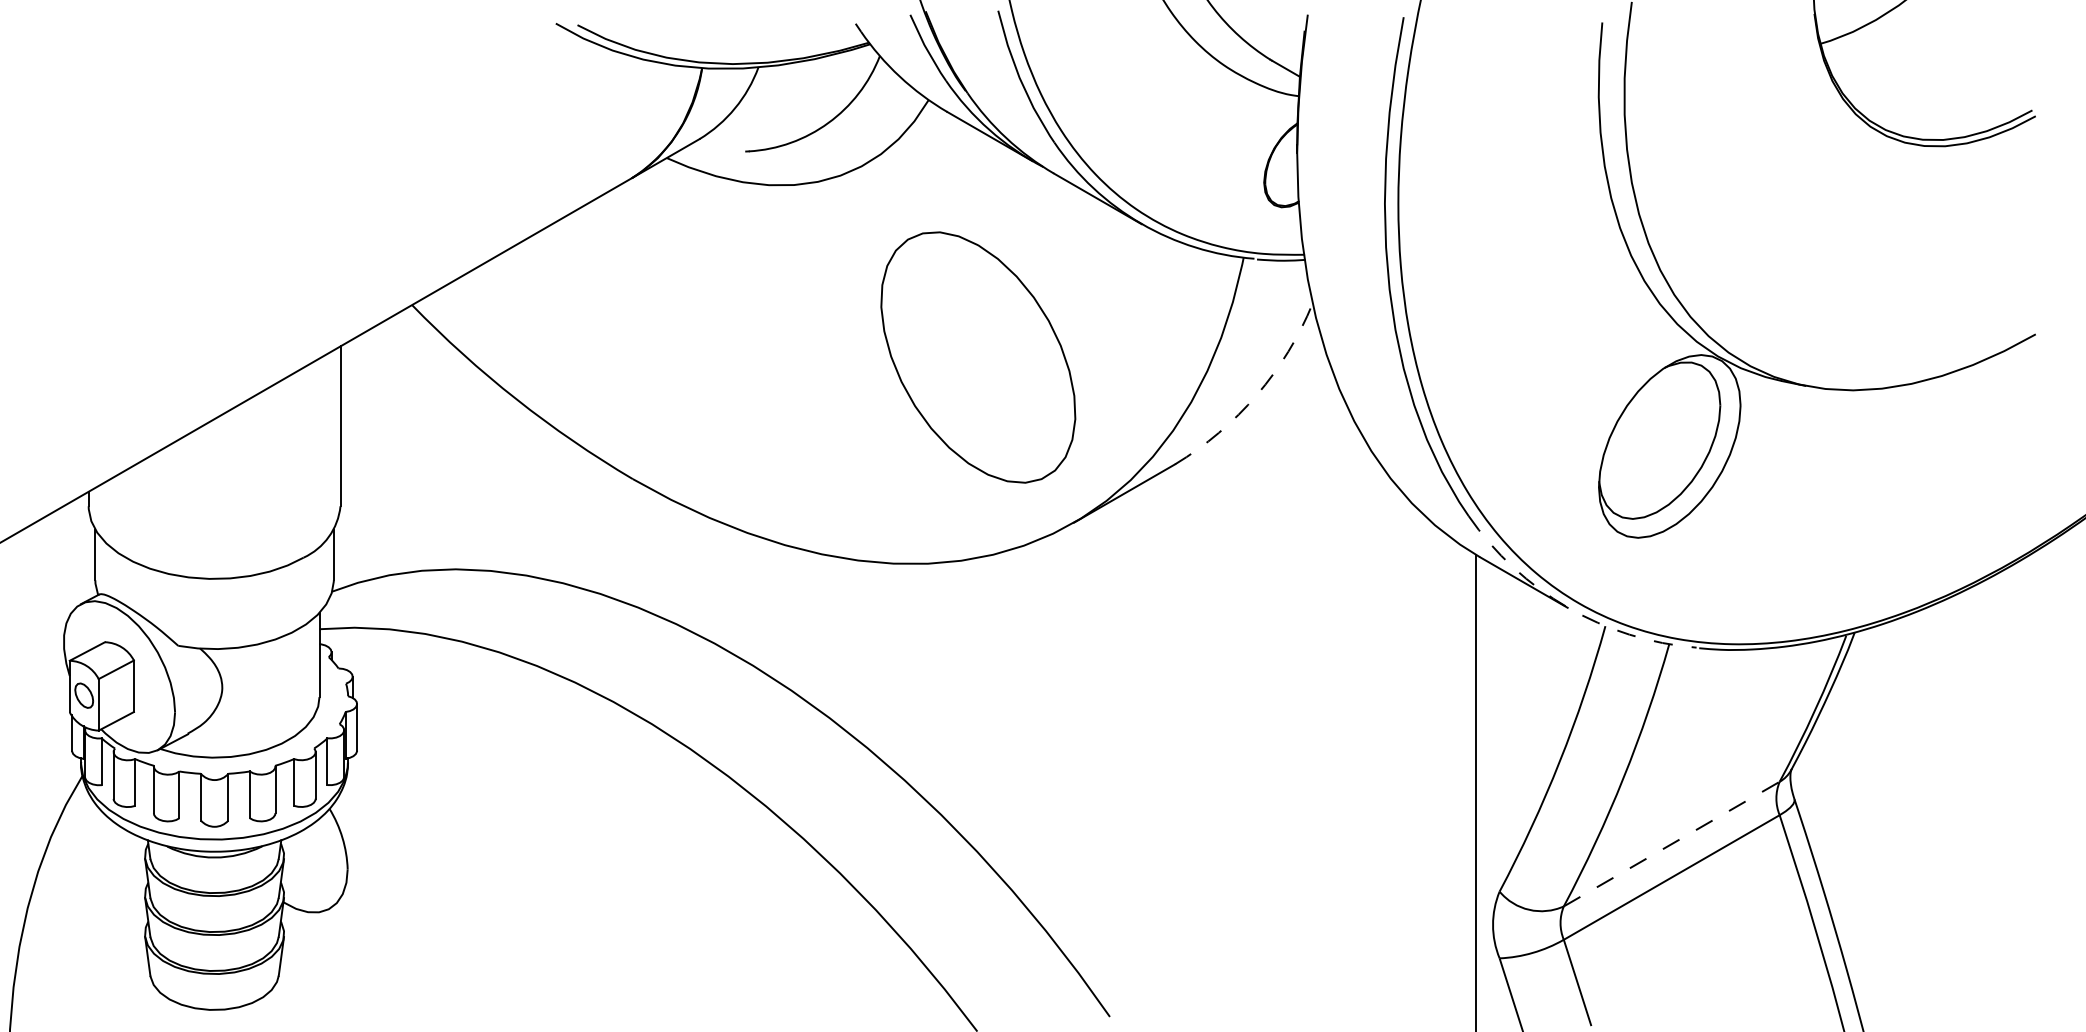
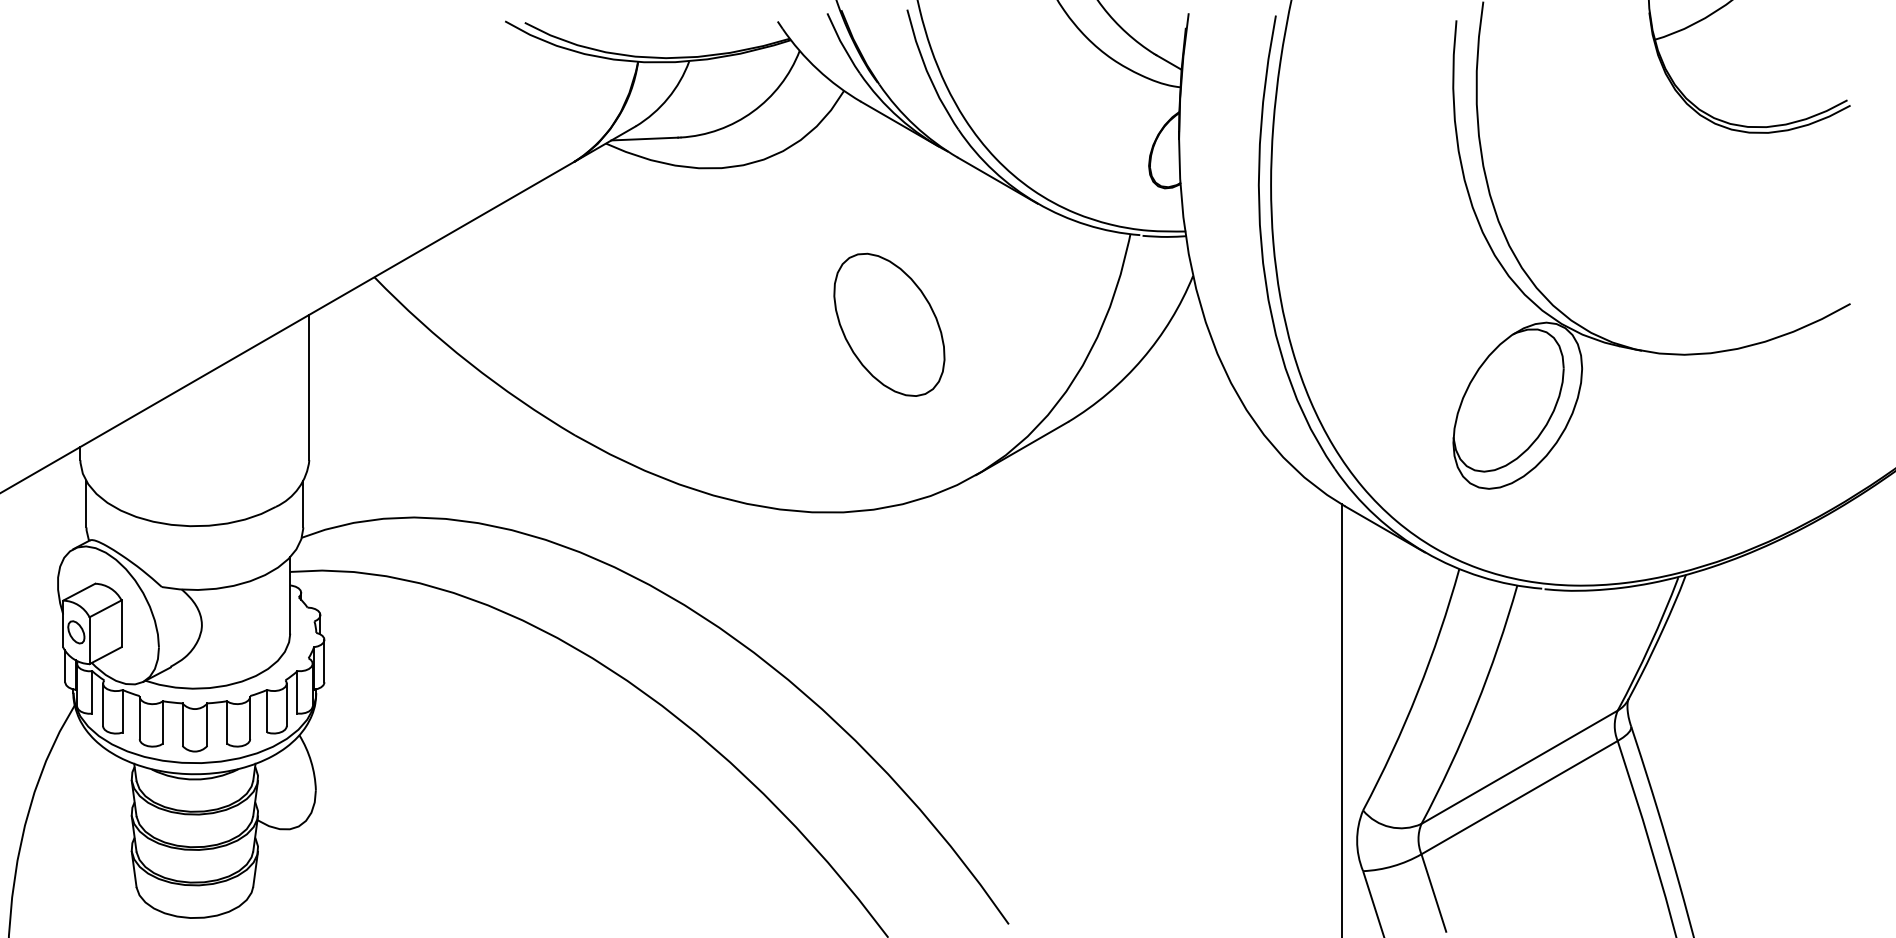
line: (709, 152) -> (644, 138), added
part: (978, 357) -> (889, 324), size x0.62
arc: (1256, 395) -> (1142, 359), dashed -> solid
arc: (1567, 607) -> (1424, 552), dashed -> solid
line: (1671, 844) -> (1519, 767), dashed -> solid

